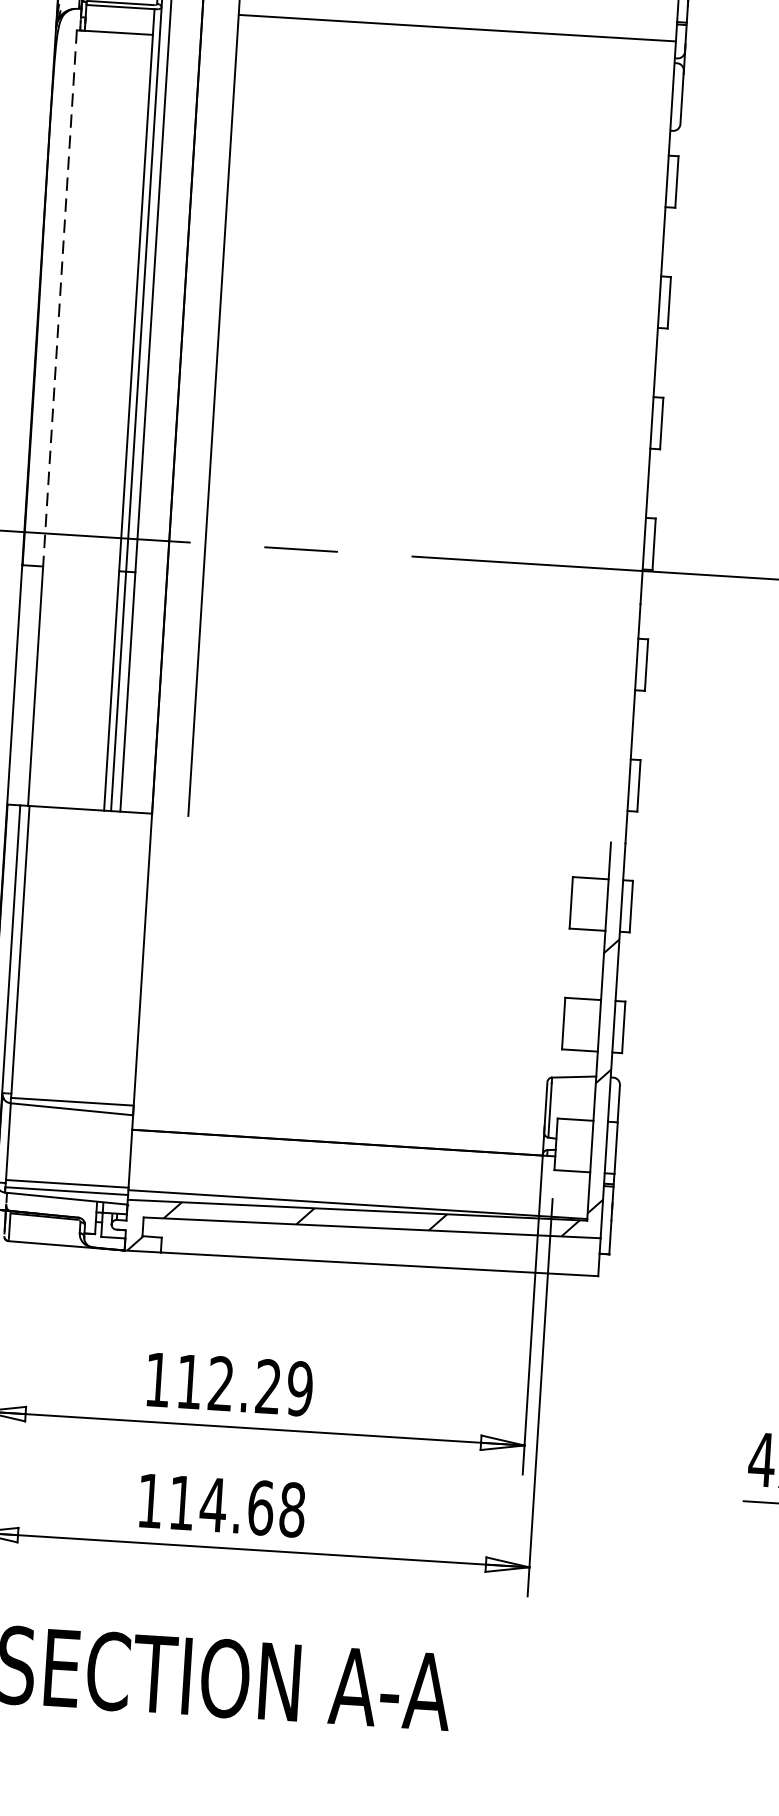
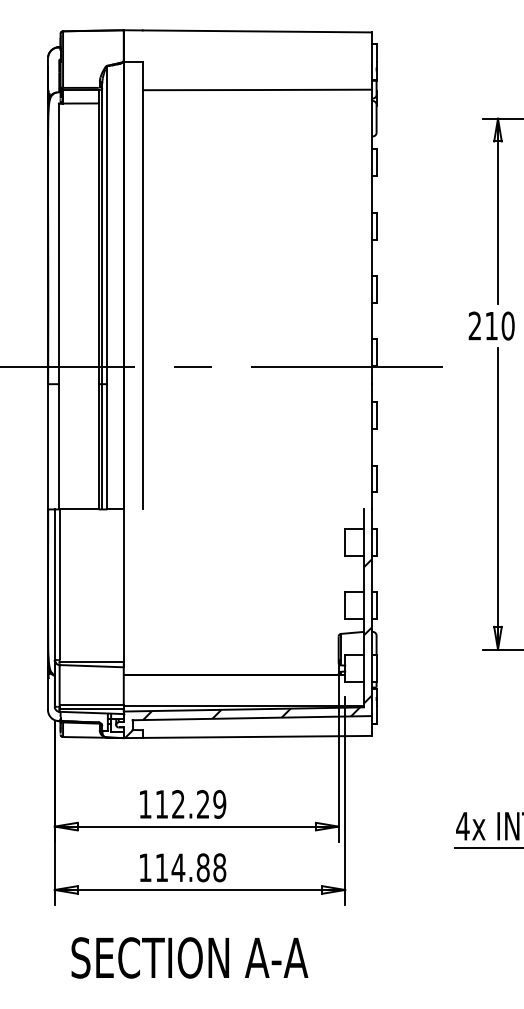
line: (59, 299) -> (58, 244), dashed -> solid
text: (259, 1507) -> (202, 867), 114.68 -> 114.88

